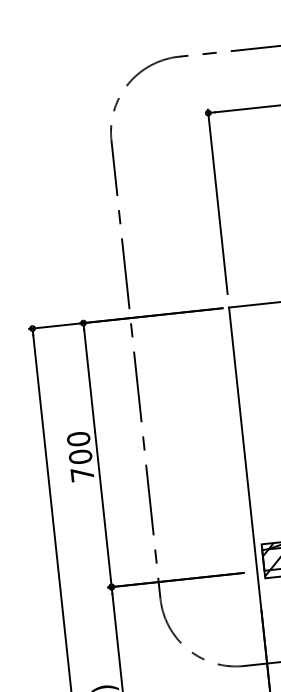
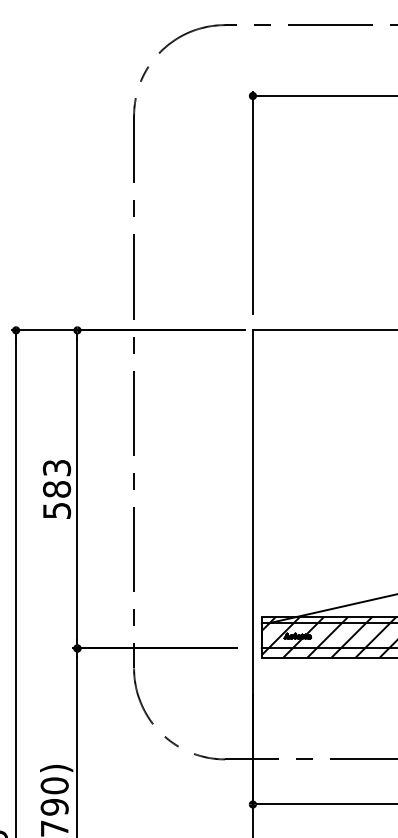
text: (80, 456) -> (57, 488), 700 -> 583

